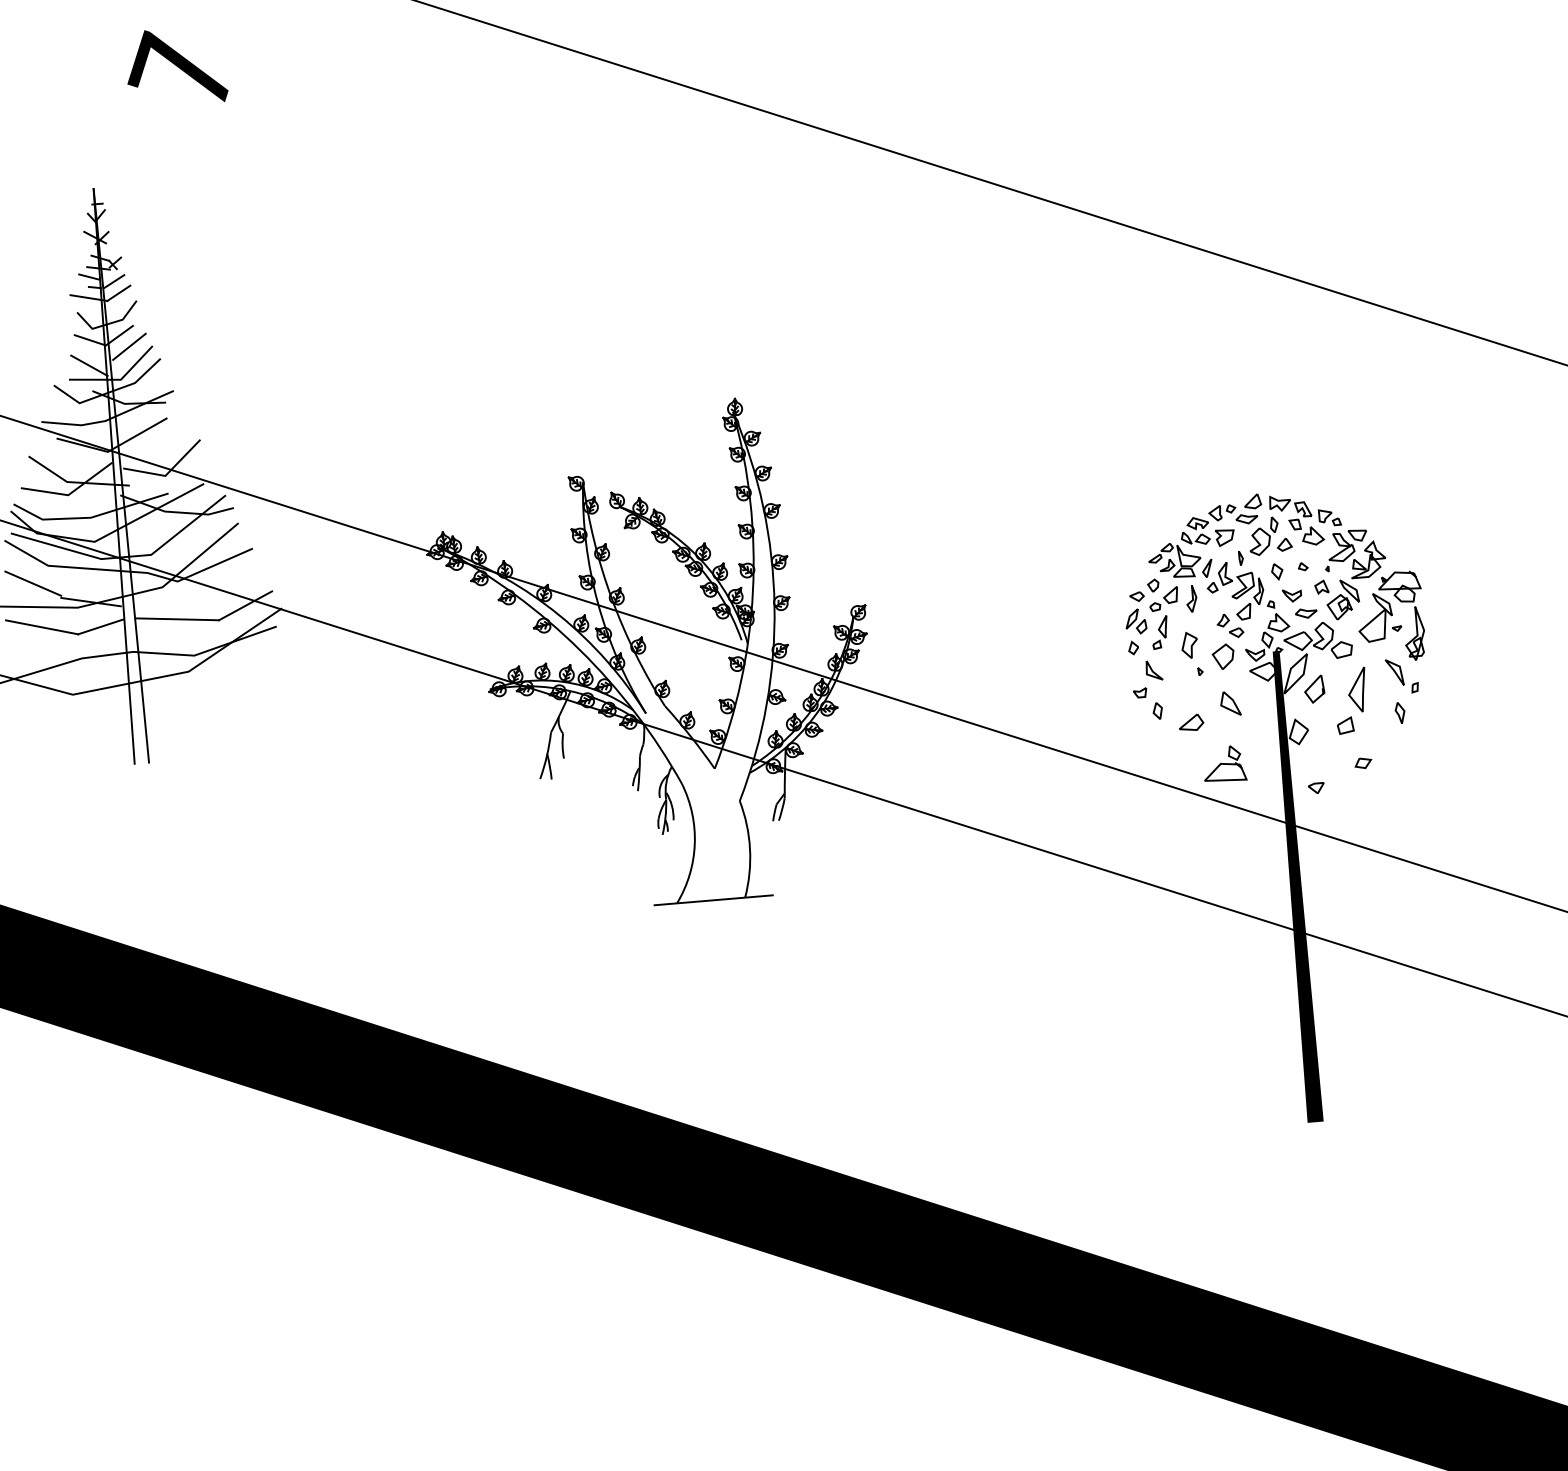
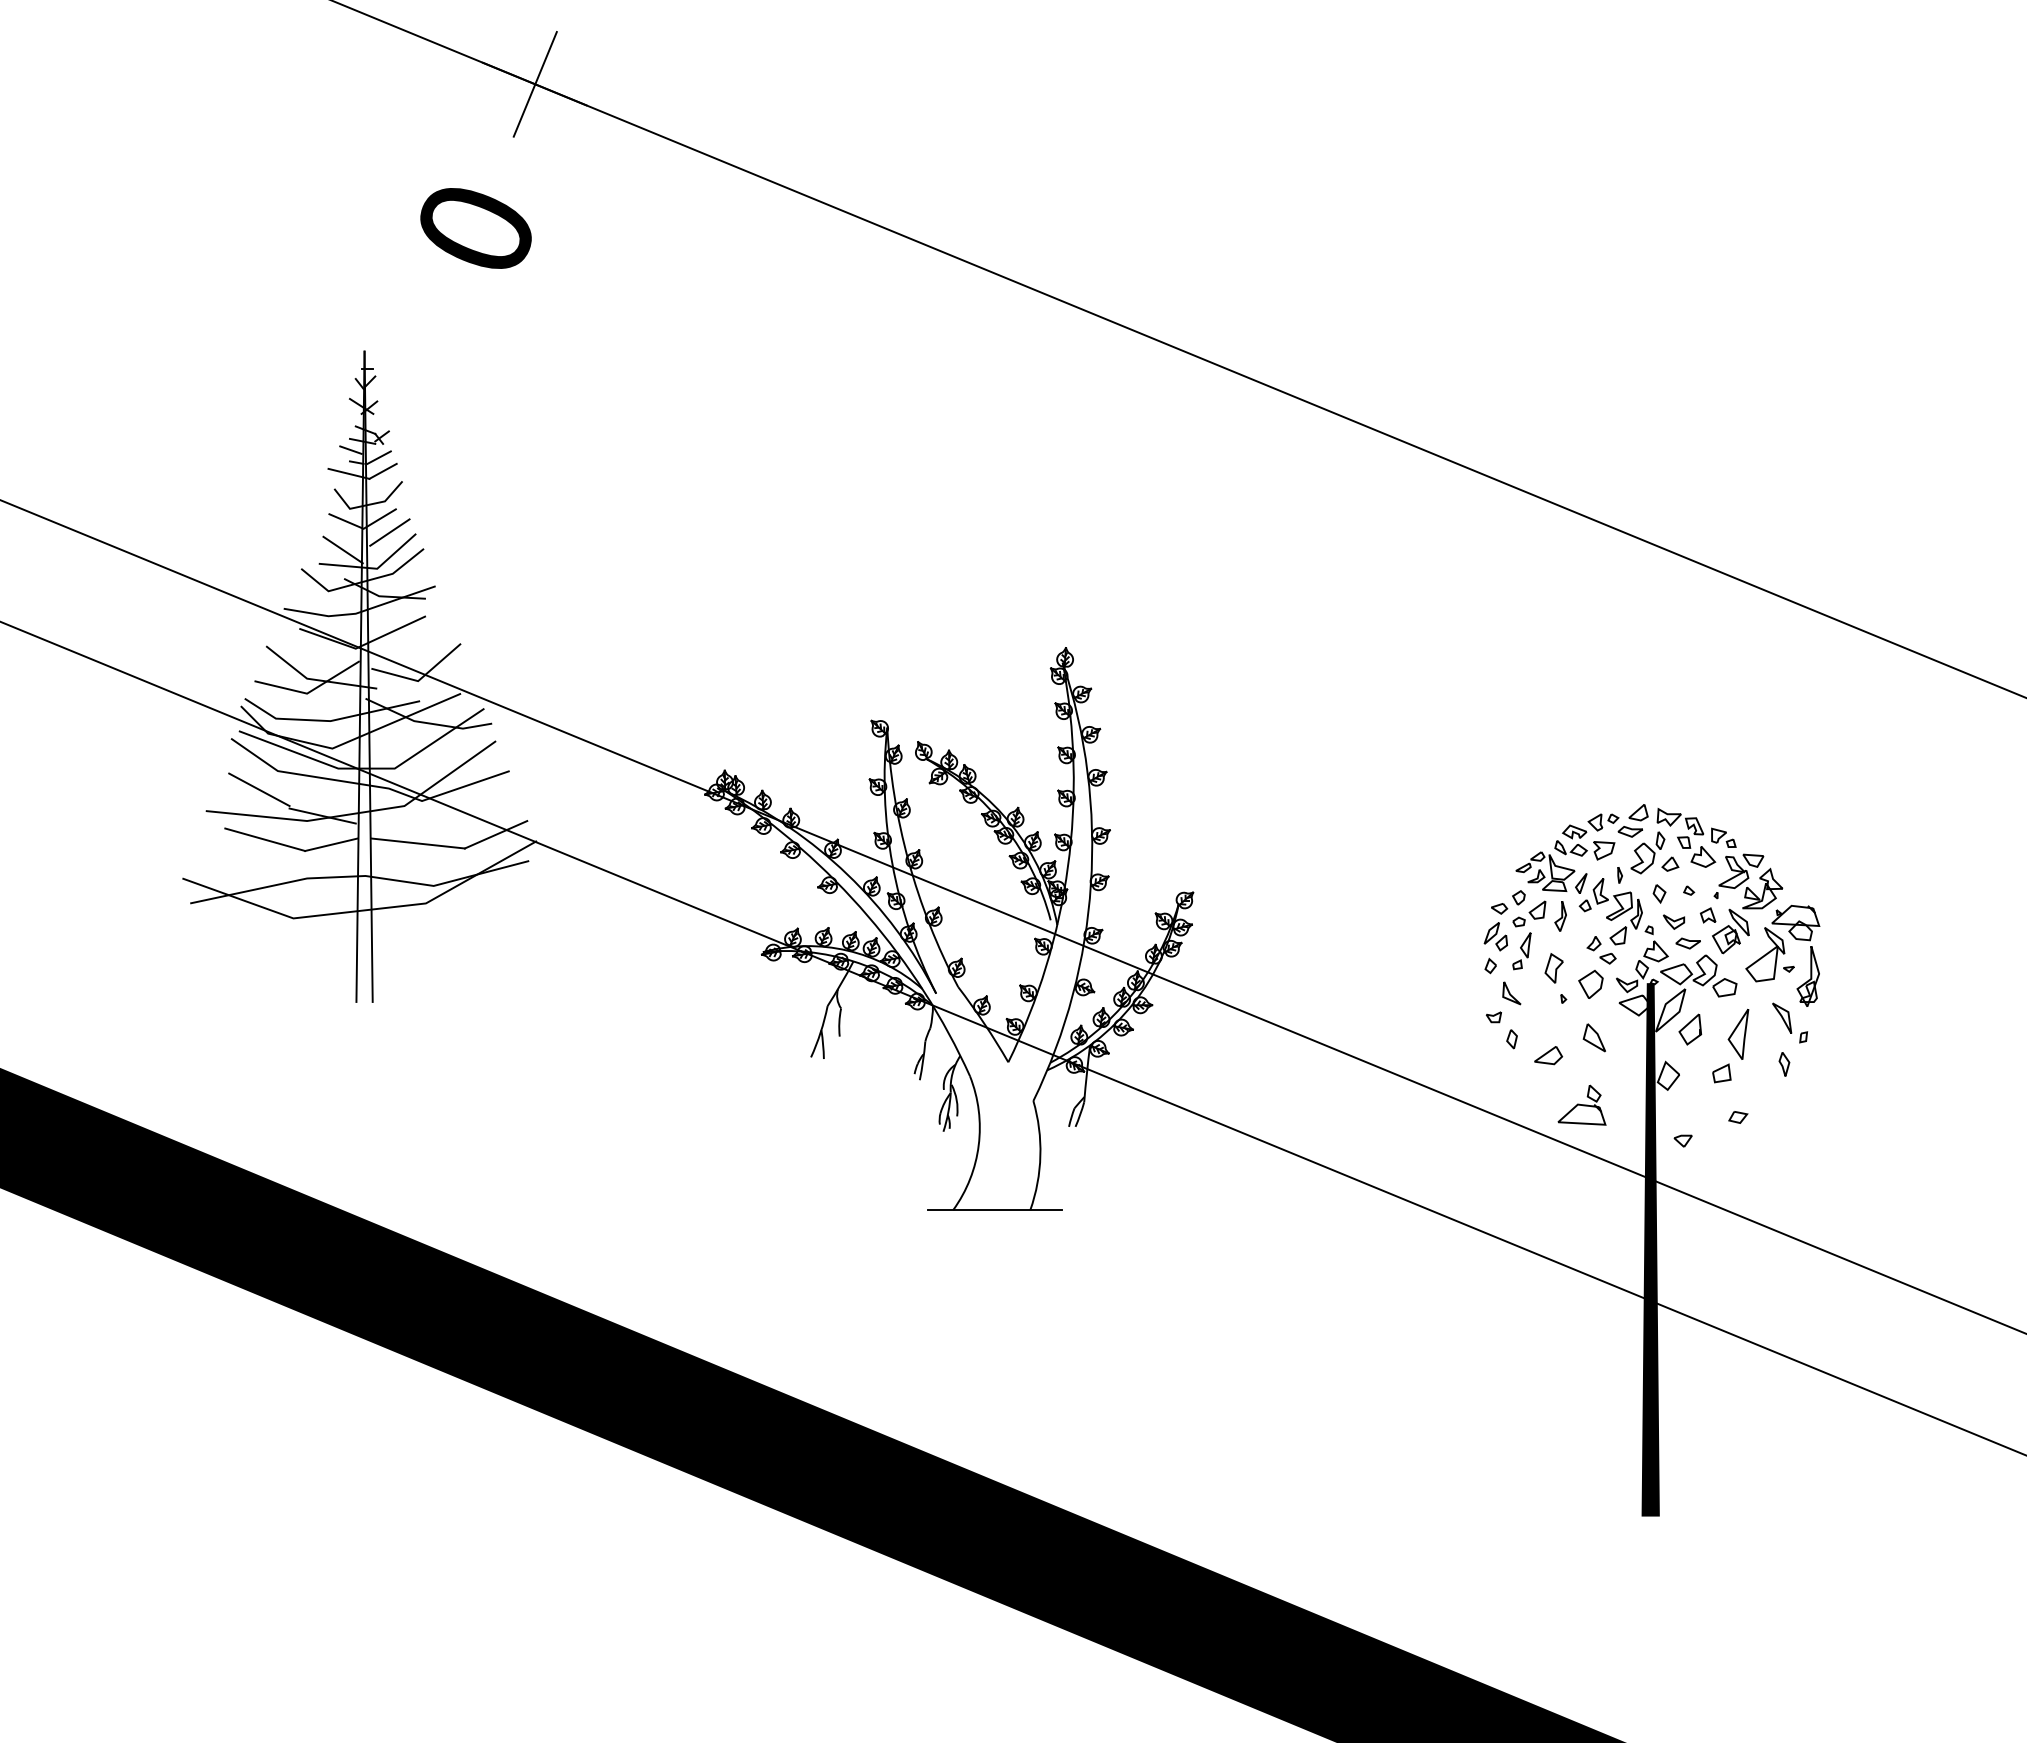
text: (178, 67) -> (471, 223), 7 -> 0

